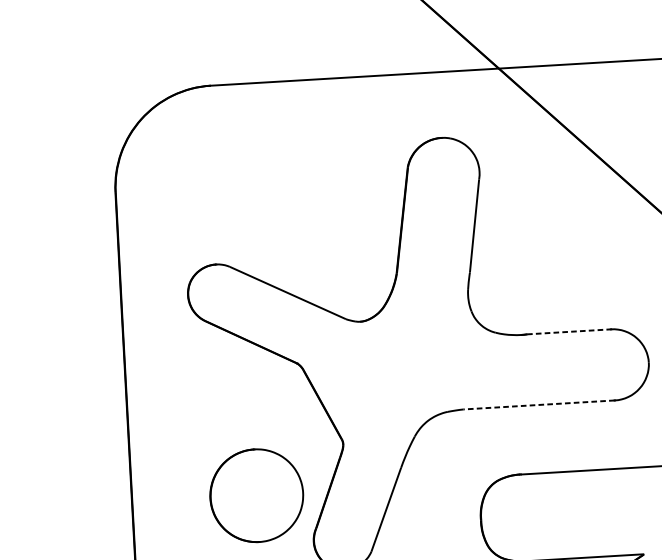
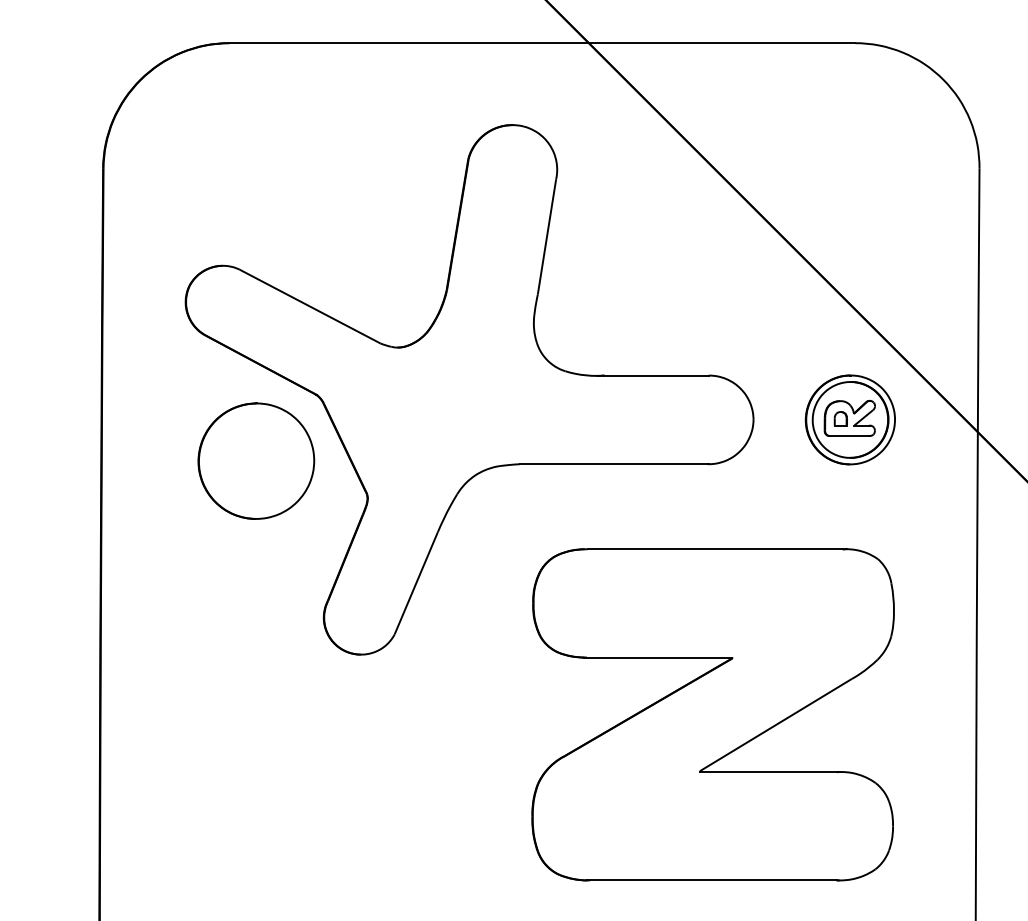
line: (569, 331) -> (657, 375), dashed -> solid
line: (538, 405) -> (613, 464), dashed -> solid
part: (256, 495) -> (256, 460), moved

